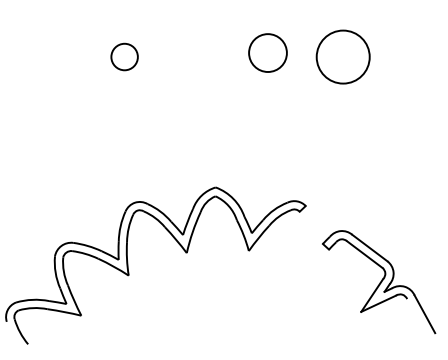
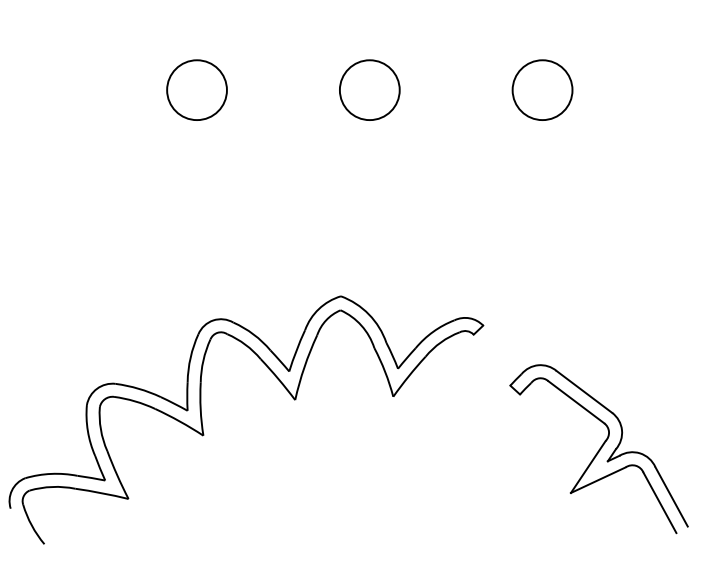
circle: (267, 52) -> (369, 89), moved
circle: (124, 56) -> (196, 89), size x1.43
circle: (343, 56) -> (542, 89), size x0.71
line: (417, 318) -> (659, 503), added

